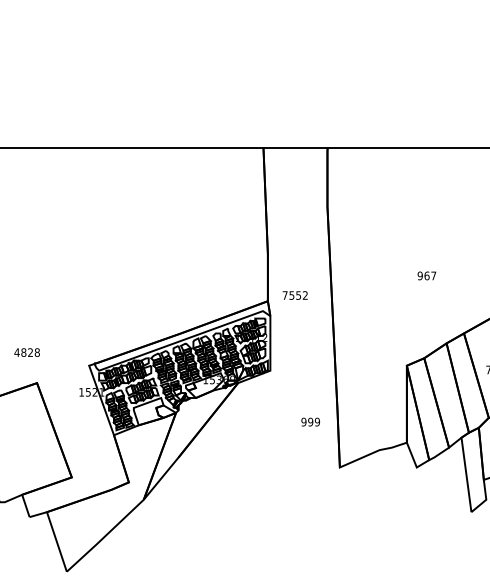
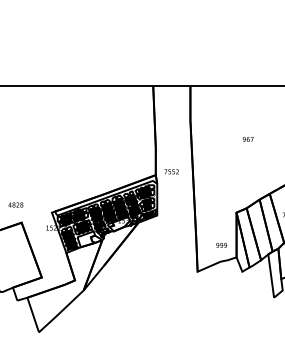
text: (425, 276) -> (247, 139), moved
text: (310, 420) -> (221, 244), moved

